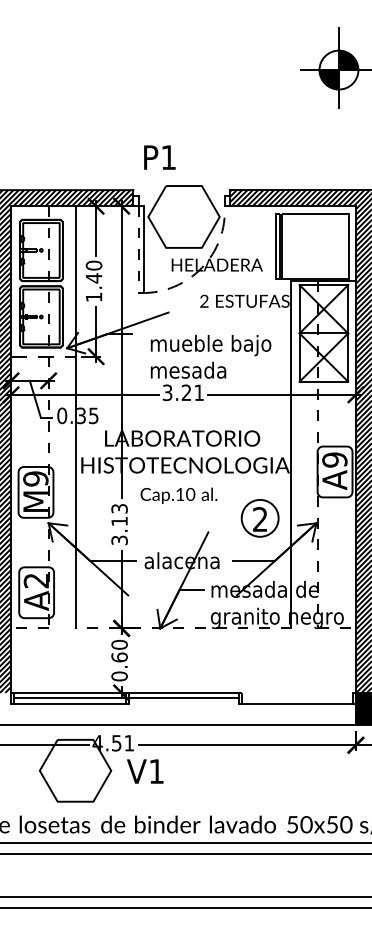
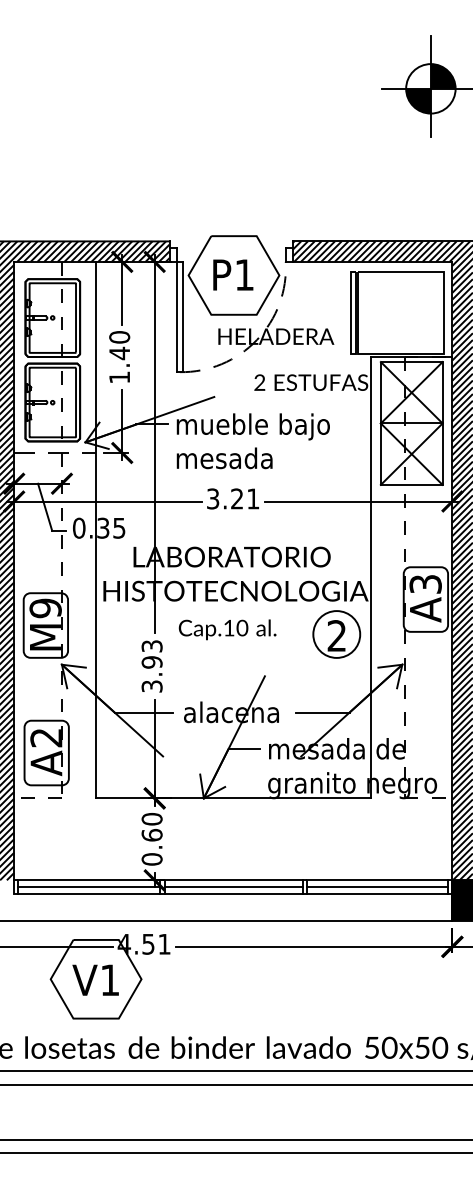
text: (160, 157) -> (233, 274), moved
line: (138, 250) -> (176, 317), dashed -> solid
text: (210, 357) -> (252, 441), moved
text: (334, 460) -> (425, 584), A9 -> A3
part: (259, 518) -> (336, 634), moved
text: (119, 521) -> (151, 662), 3.13 -> 3.93
line: (182, 628) -> (232, 798), dashed -> solid
line: (296, 693) -> (377, 880), added
line: (296, 698) -> (377, 887), added
line: (183, 703) -> (233, 893), added
text: (145, 770) -> (95, 979), moved

